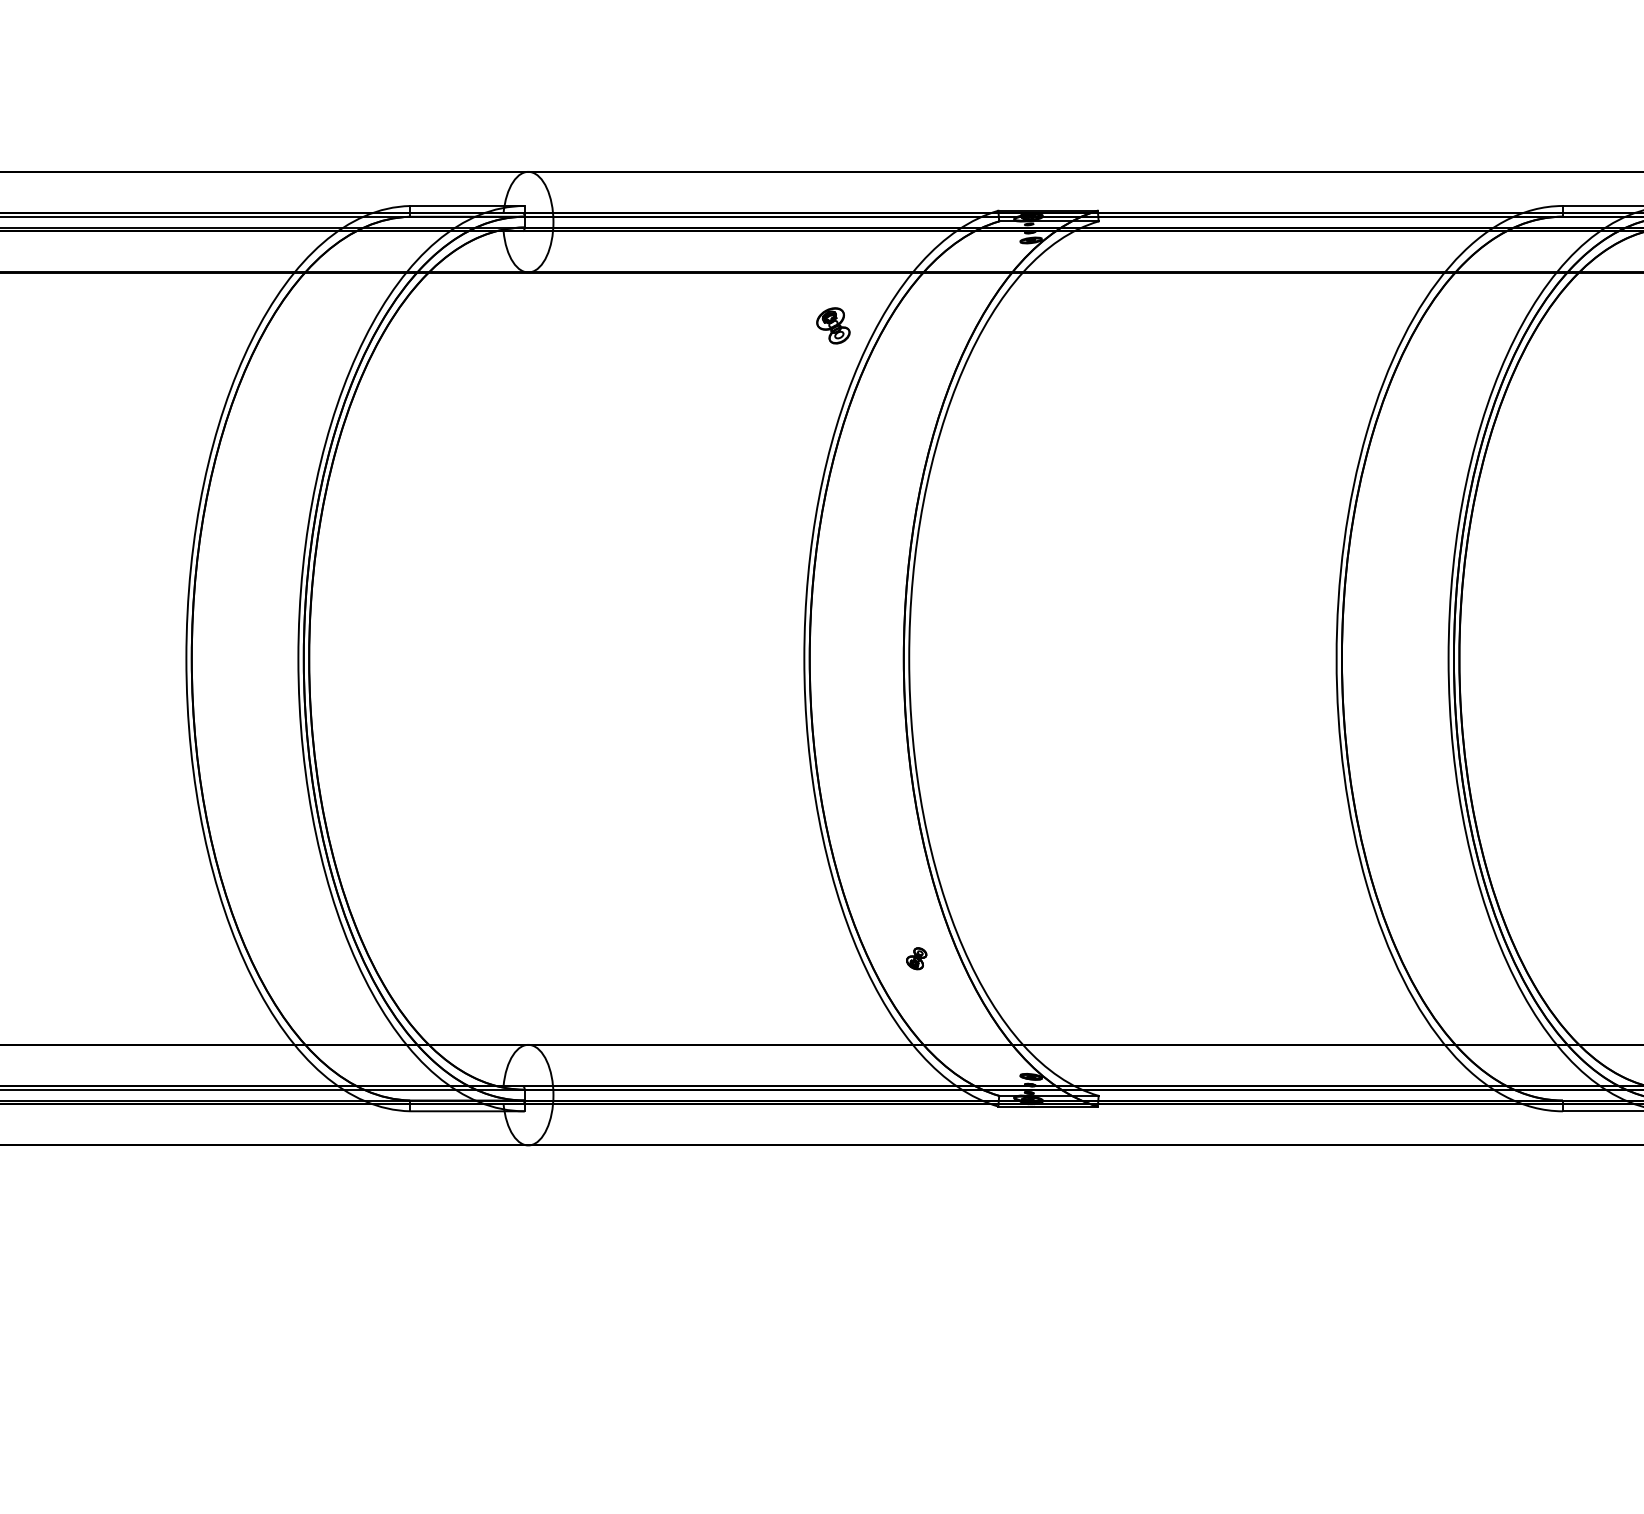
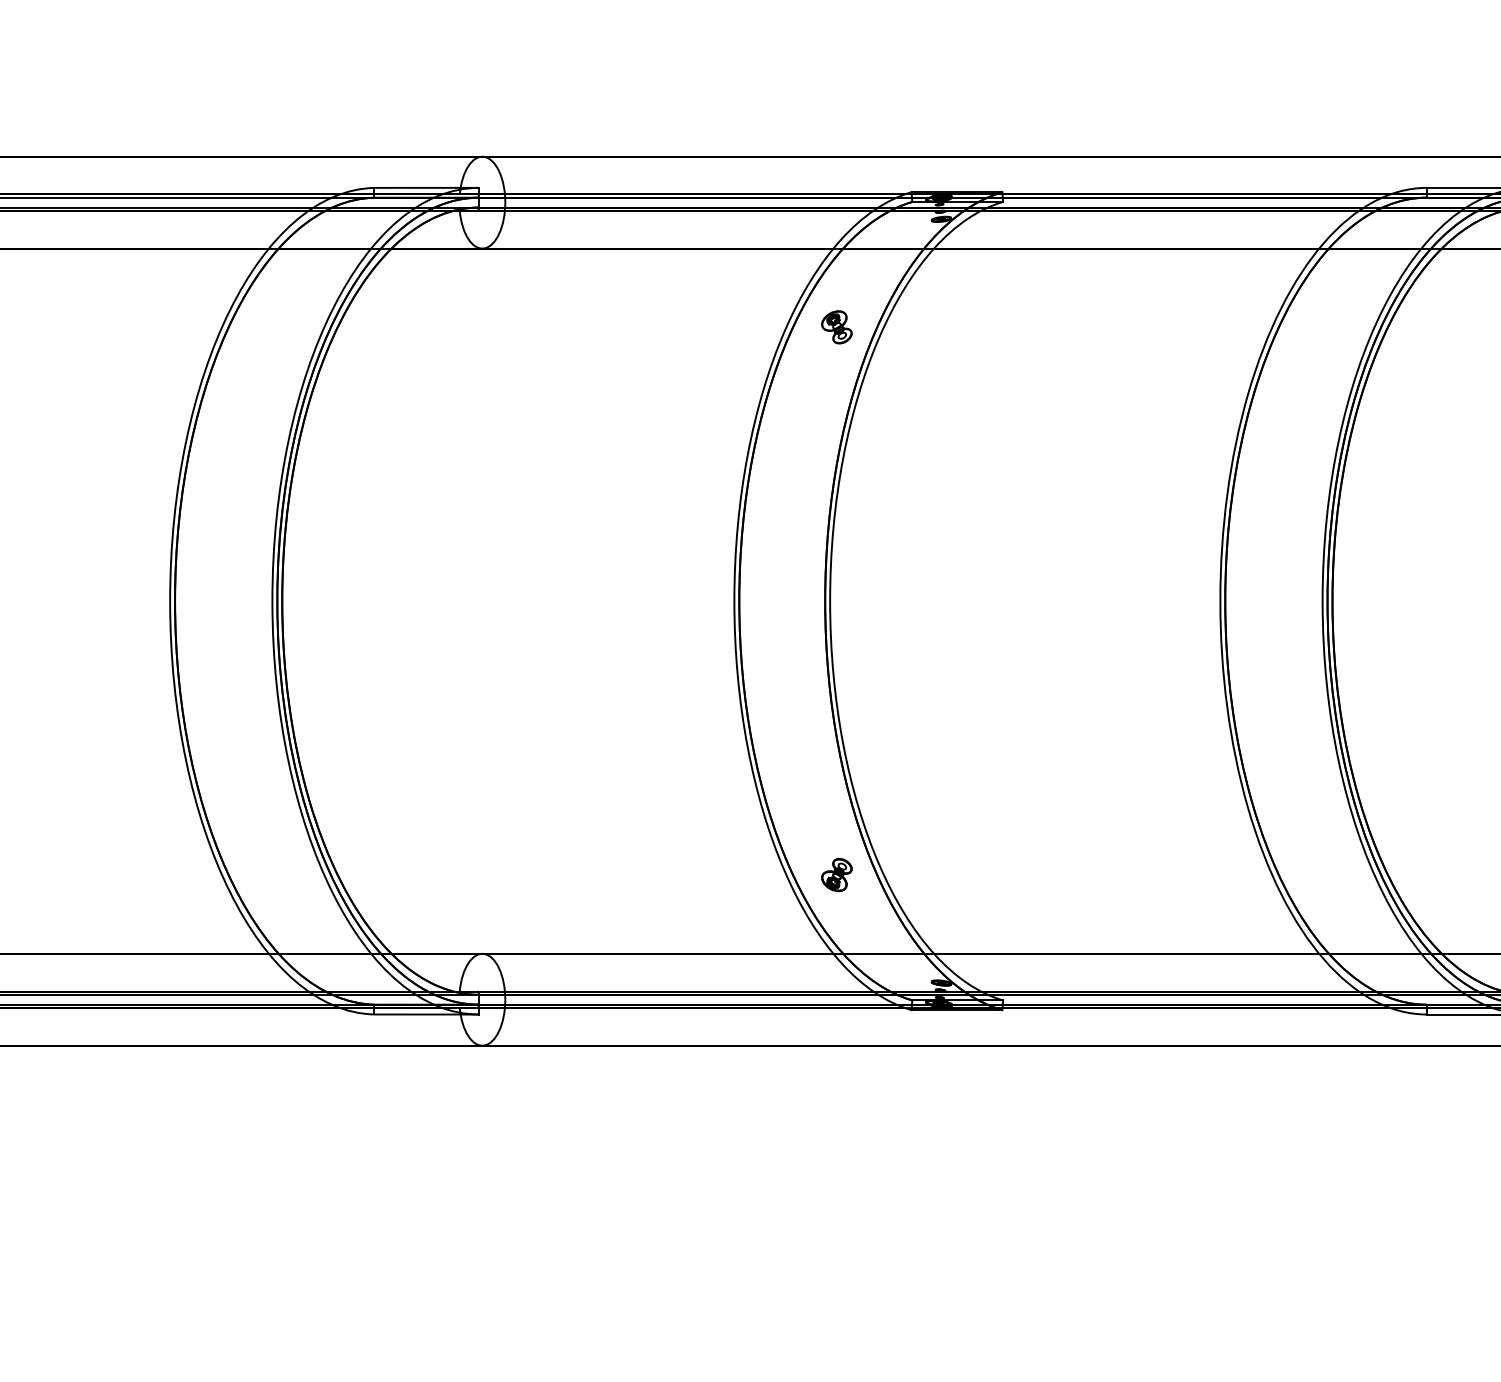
part: (832, 326) -> (836, 327), moved
part: (916, 959) -> (836, 875), size x1.67

